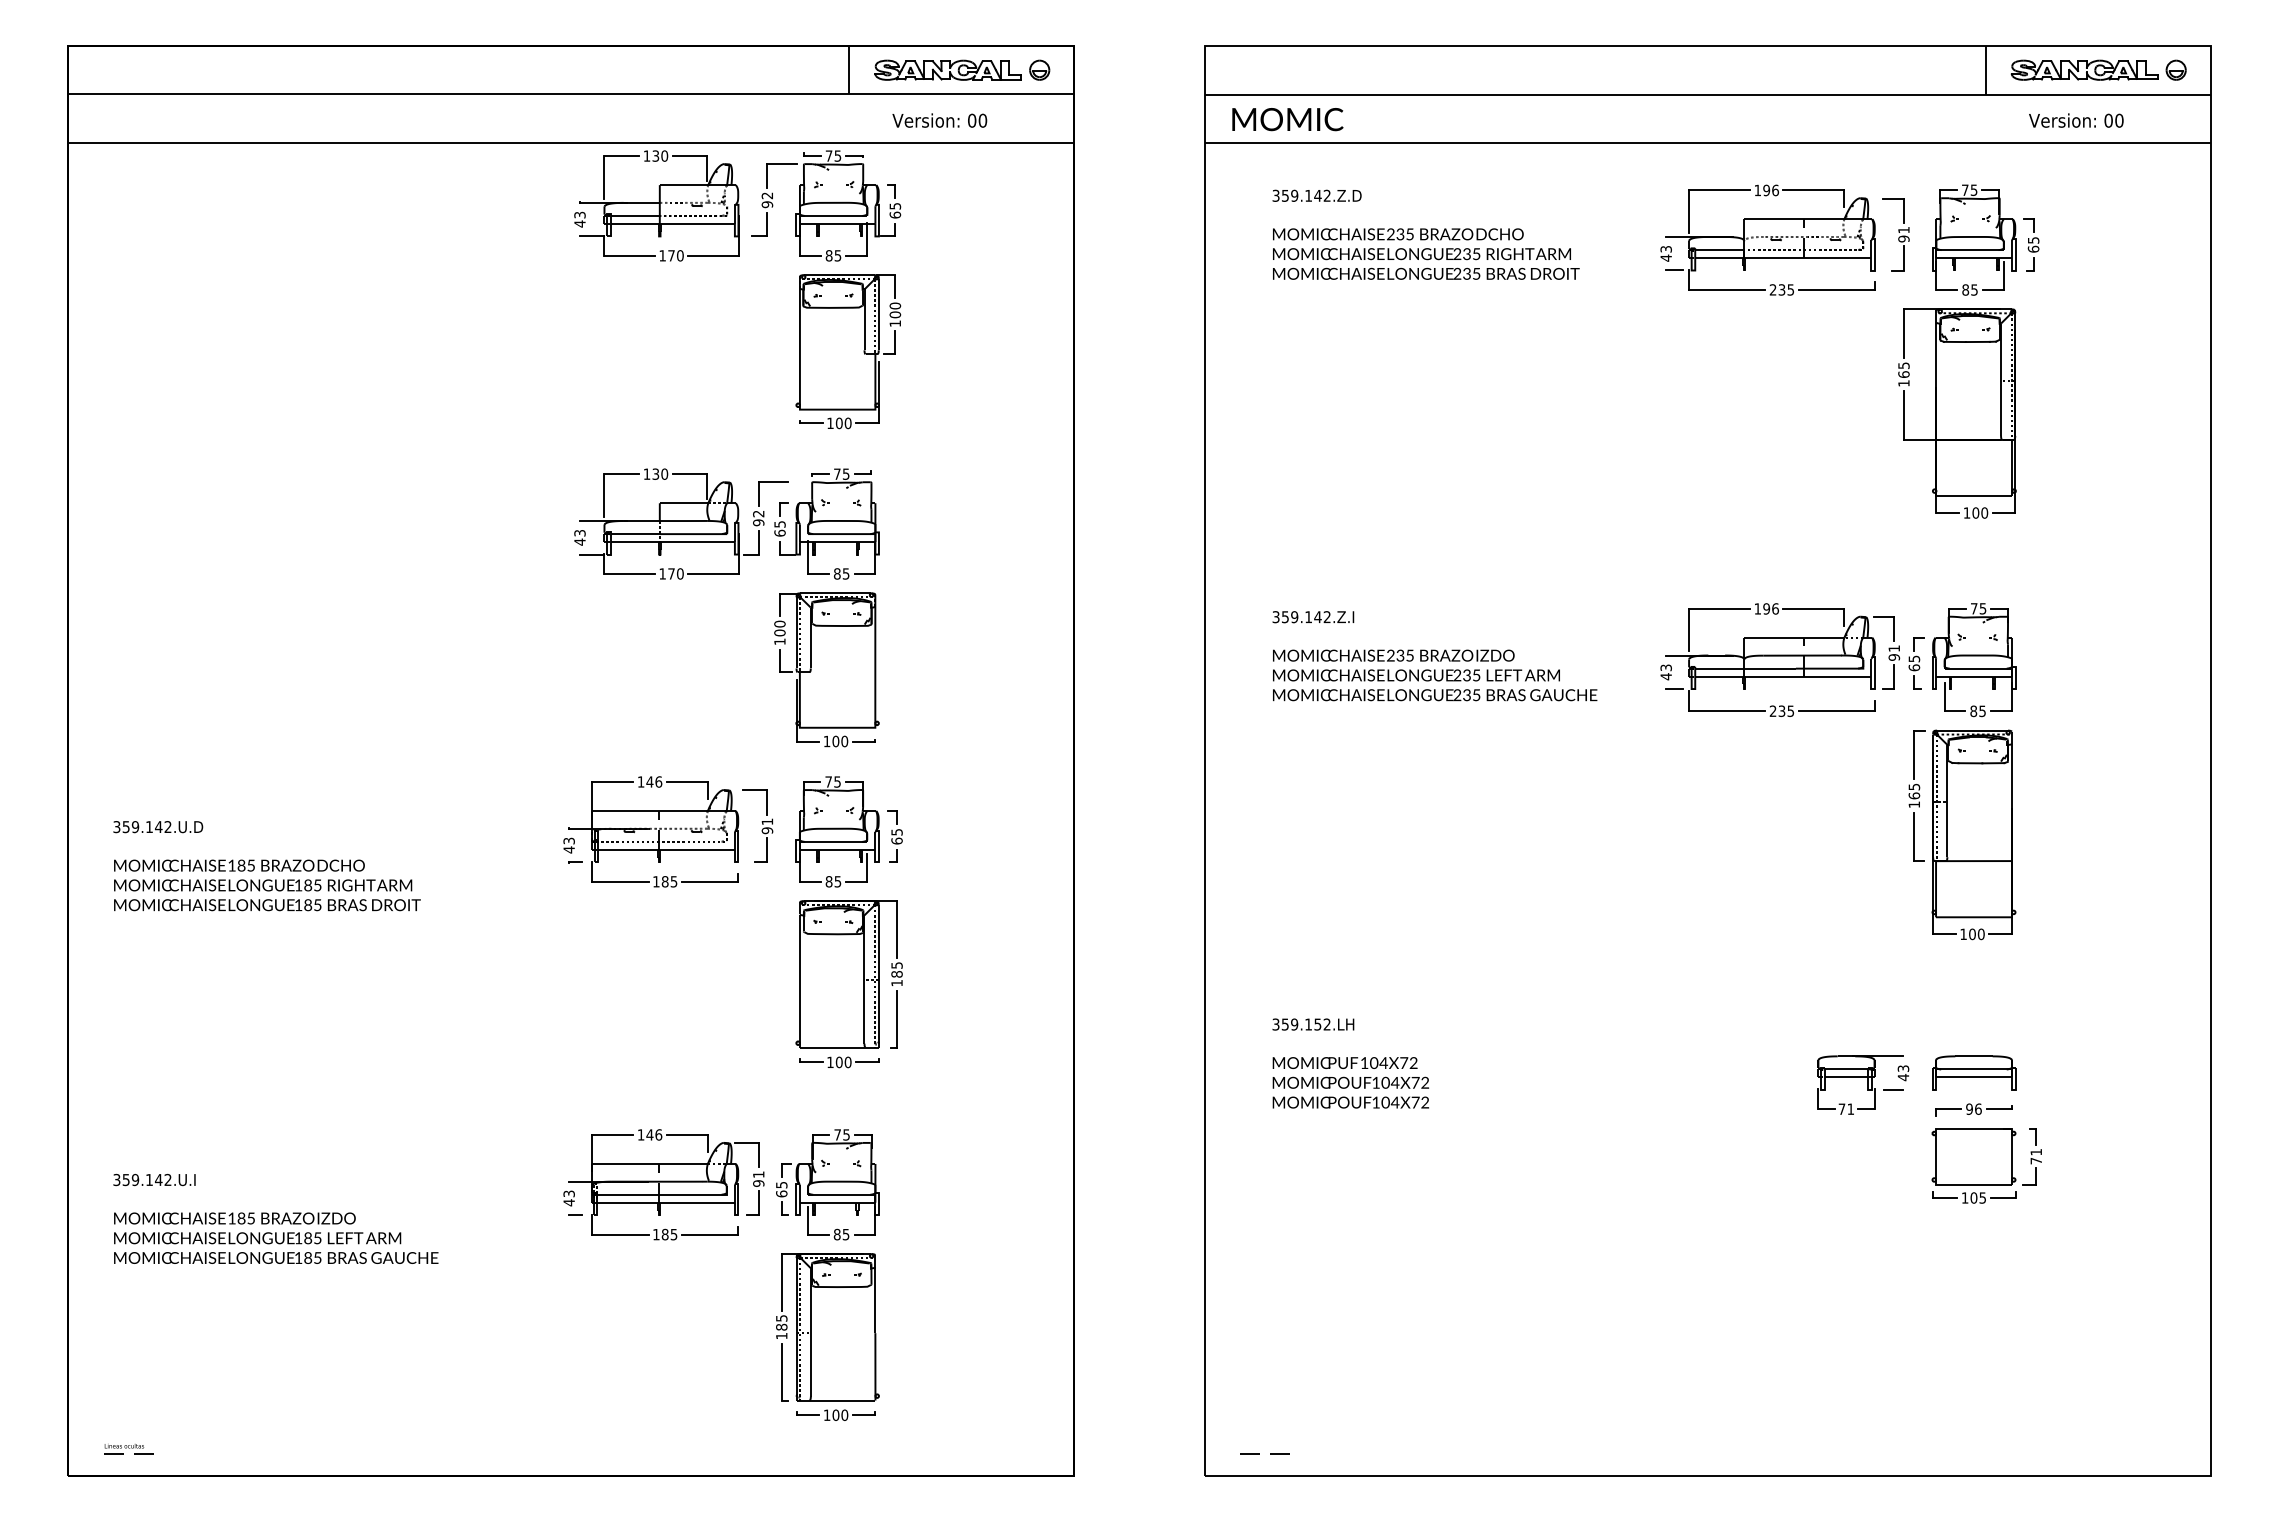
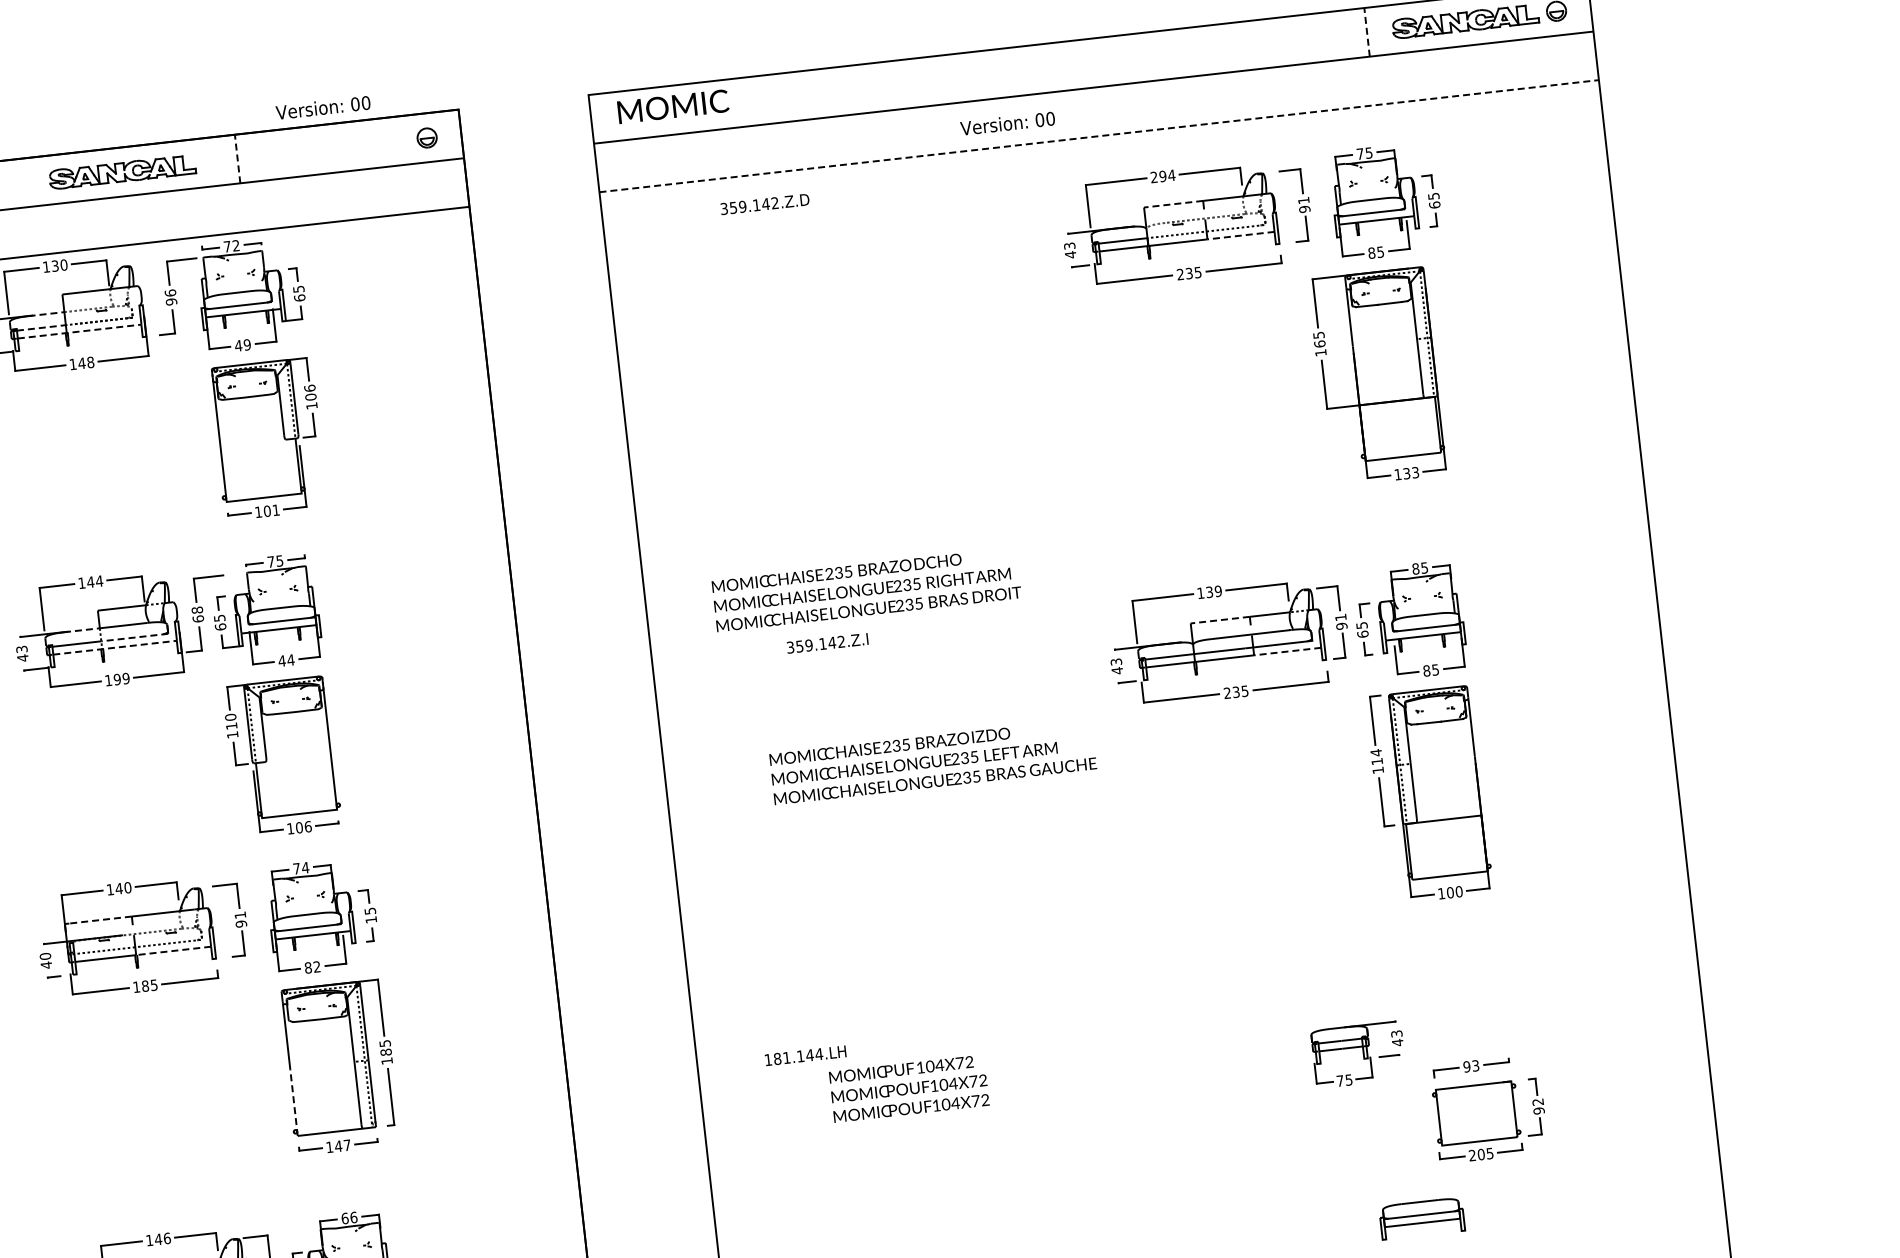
line: (849, 69) -> (238, 158), solid -> dashed
part: (947, 69) -> (121, 171), moved
line: (1985, 69) -> (1366, 31), solid -> dashed
text: (1287, 119) -> (672, 106), moved
text: (939, 120) -> (322, 107), moved
text: (2076, 120) -> (1007, 123), moved
line: (1707, 143) -> (1098, 136), solid -> dashed
text: (837, 155) -> (235, 245), 75 -> 72
text: (1766, 190) -> (1162, 176), 196 -> 294
text: (767, 195) -> (170, 292), 92 -> 96
text: (1316, 195) -> (764, 204), moved
line: (642, 202) -> (47, 313), solid -> dashed
line: (635, 216) -> (41, 328), solid -> dashed
line: (1774, 219) -> (1173, 204), solid -> dashed
line: (673, 223) -> (80, 331), solid -> dashed
text: (1426, 253) -> (866, 589), moved
text: (675, 255) -> (85, 362), 170 -> 148
text: (833, 255) -> (242, 345), 85 -> 49
line: (1837, 258) -> (1240, 236), solid -> dashed
text: (894, 305) -> (309, 387), 100 -> 106
text: (847, 423) -> (275, 510), 100 -> 101
text: (660, 473) -> (95, 580), 130 -> 144
text: (1980, 512) -> (1411, 472), 100 -> 133
text: (758, 518) -> (197, 614), 92 -> 68
line: (642, 521) -> (82, 630), solid -> dashed
line: (693, 534) -> (134, 637), solid -> dashed
line: (673, 542) -> (115, 648), solid -> dashed
text: (675, 573) -> (121, 678), 170 -> 199
text: (841, 573) -> (286, 660), 85 -> 44
text: (1770, 608) -> (1213, 591), 196 -> 139
text: (1973, 608) -> (1415, 568), 75 -> 85
text: (1313, 617) -> (827, 643), moved
text: (779, 632) -> (231, 725), 100 -> 110
line: (1774, 637) -> (1220, 619), solid -> dashed
text: (1435, 675) -> (933, 761), moved
line: (1837, 676) -> (1287, 651), solid -> dashed
text: (844, 740) -> (307, 825), 100 -> 106
text: (658, 781) -> (127, 887), 146 -> 140
text: (837, 781) -> (305, 867), 75 -> 74
text: (1914, 791) -> (1376, 757), 165 -> 114
line: (627, 811) -> (100, 920), solid -> dashed
text: (568, 840) -> (44, 955), 43 -> 40
text: (896, 840) -> (370, 919), 65 -> 15
line: (697, 849) -> (173, 950), solid -> dashed
text: (837, 881) -> (316, 966), 85 -> 82
line: (799, 1013) -> (293, 1102), solid -> dashed
text: (1301, 1024) -> (793, 1057), 359.152.LH -> 181.144.LH
text: (843, 1062) -> (342, 1145), 100 -> 147
part: (1974, 1072) -> (1422, 1218), moved
text: (1350, 1082) -> (908, 1088), moved
text: (1850, 1108) -> (1348, 1079), 71 -> 75
text: (1978, 1108) -> (1475, 1065), 96 -> 93
text: (842, 1134) -> (349, 1217), 75 -> 66
text: (2036, 1156) -> (1538, 1106), 71 -> 92
text: (1964, 1197) -> (1471, 1155), 105 -> 205

